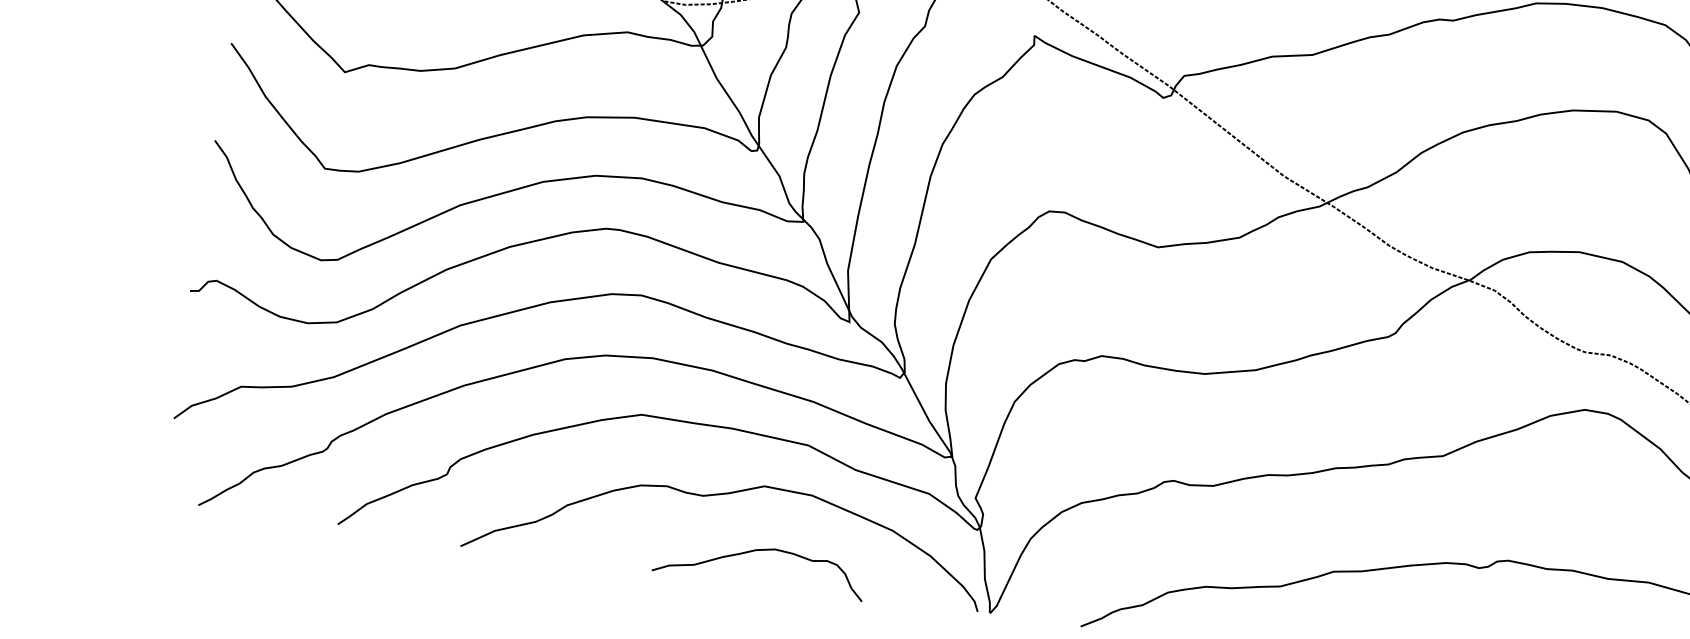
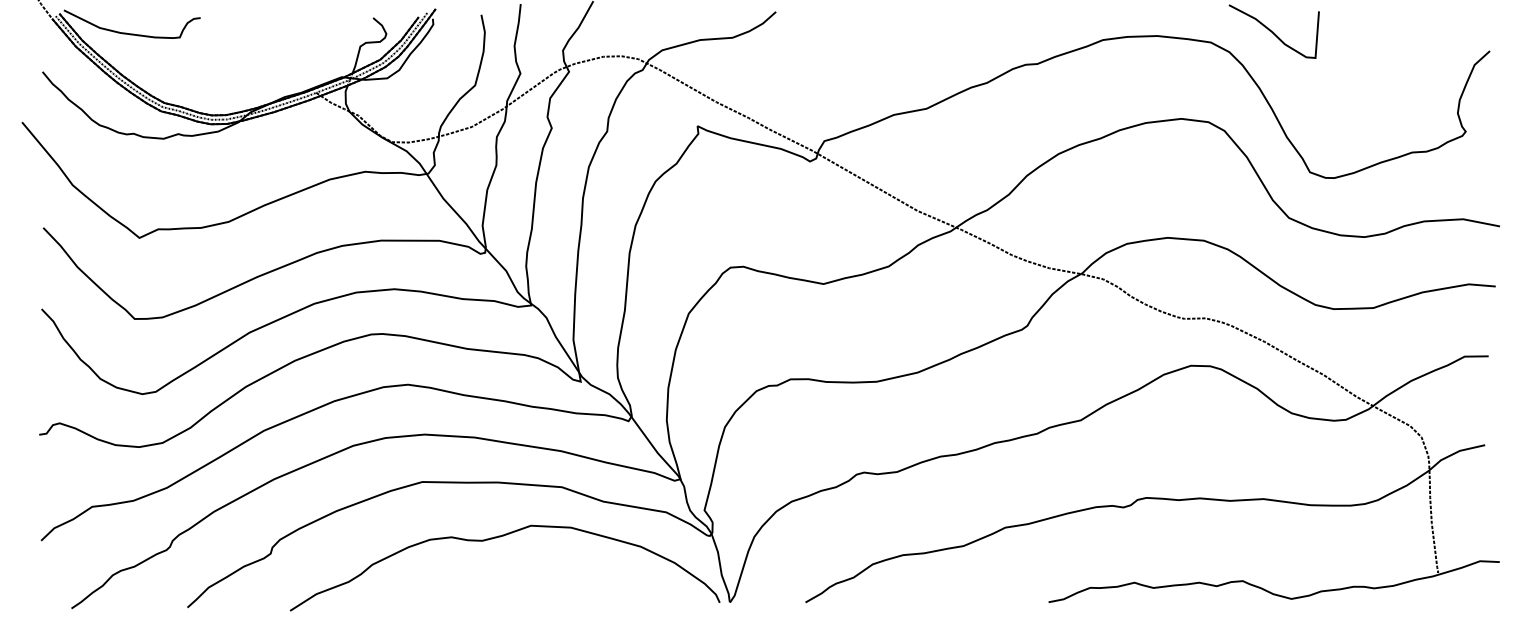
curve: (759, 551) -> (534, 579), removed

